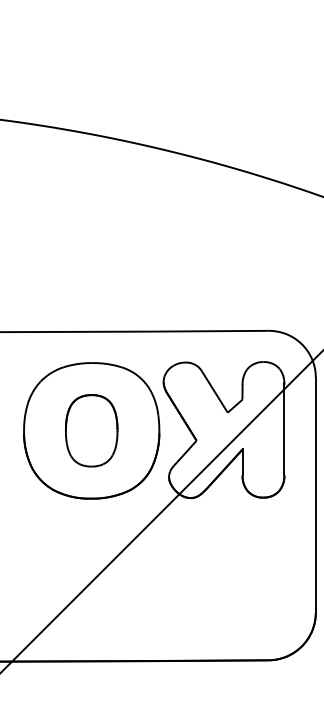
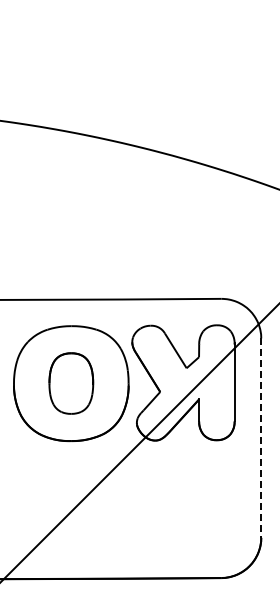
line: (316, 495) -> (261, 438), solid -> dashed

